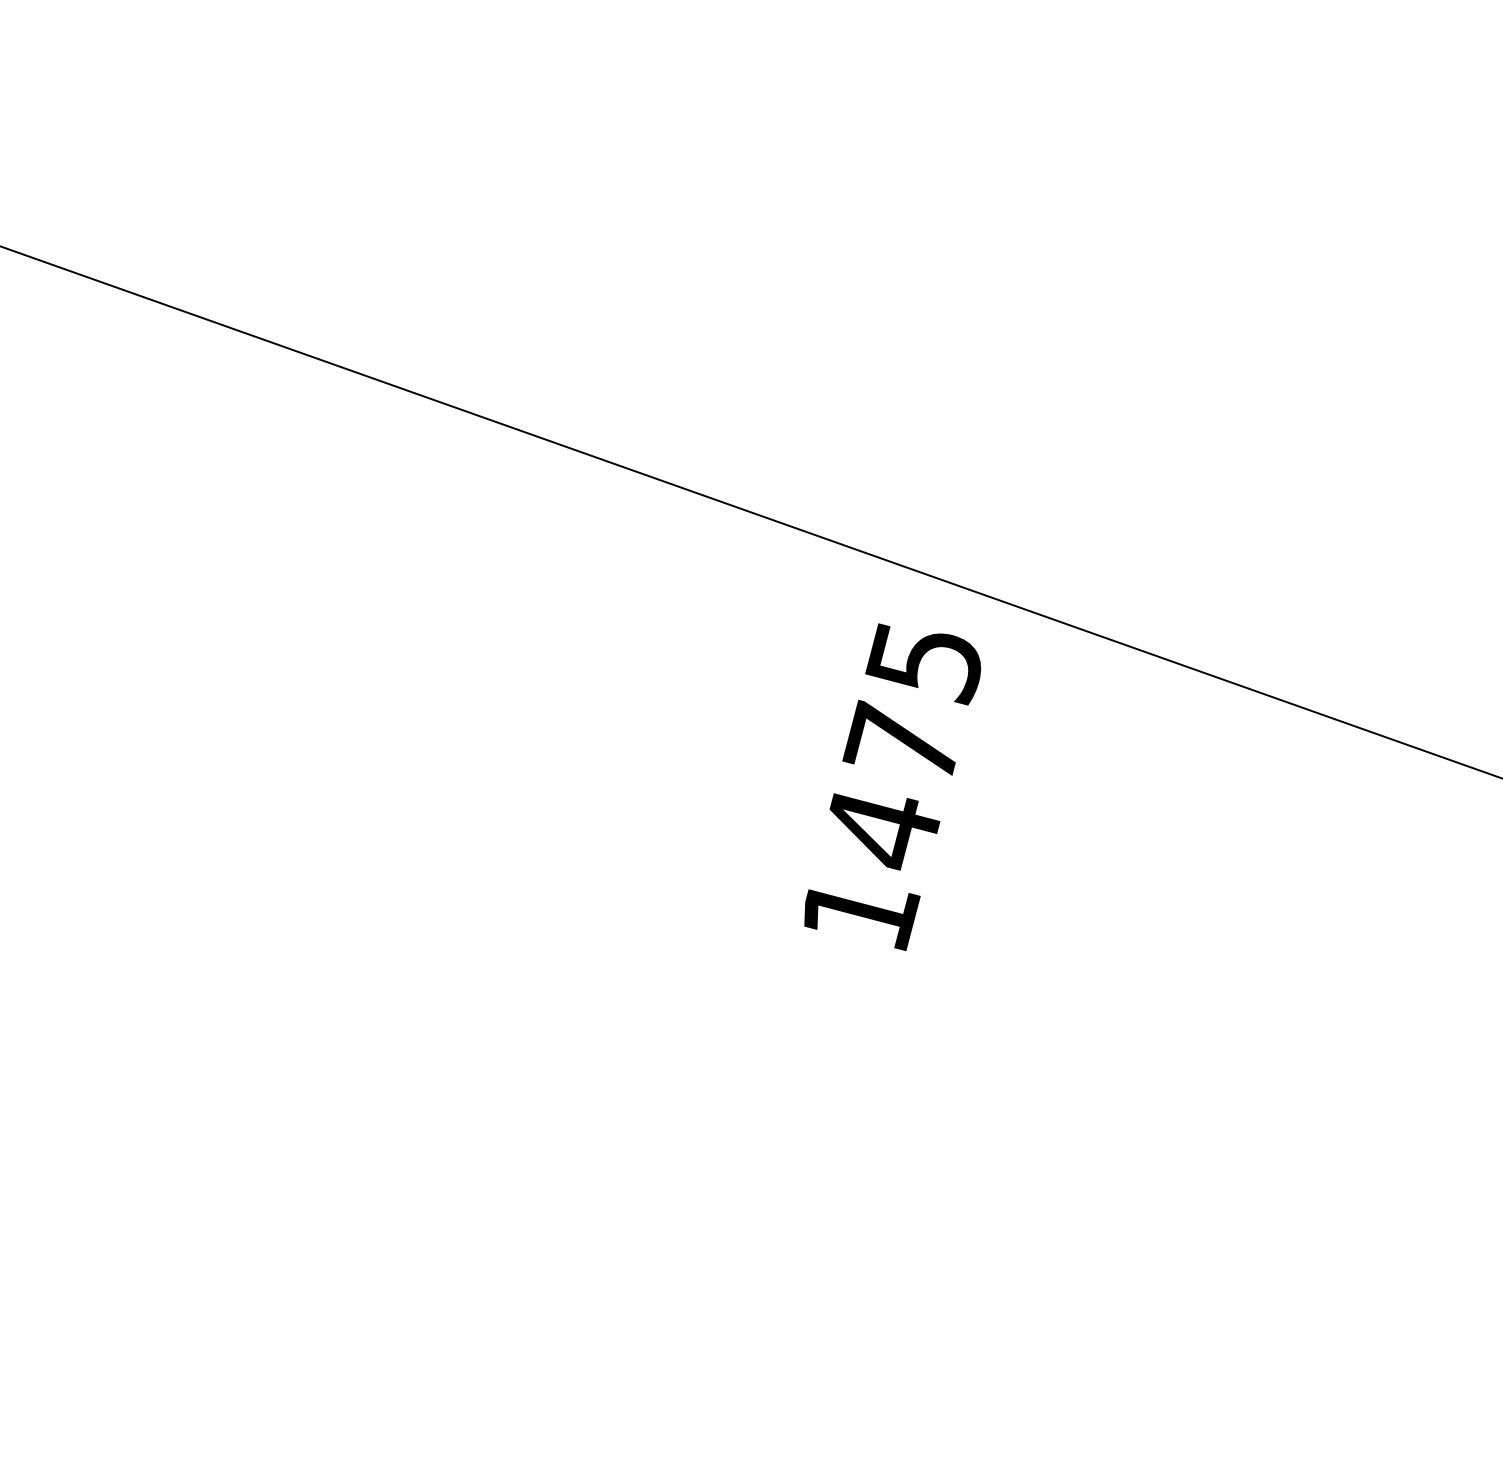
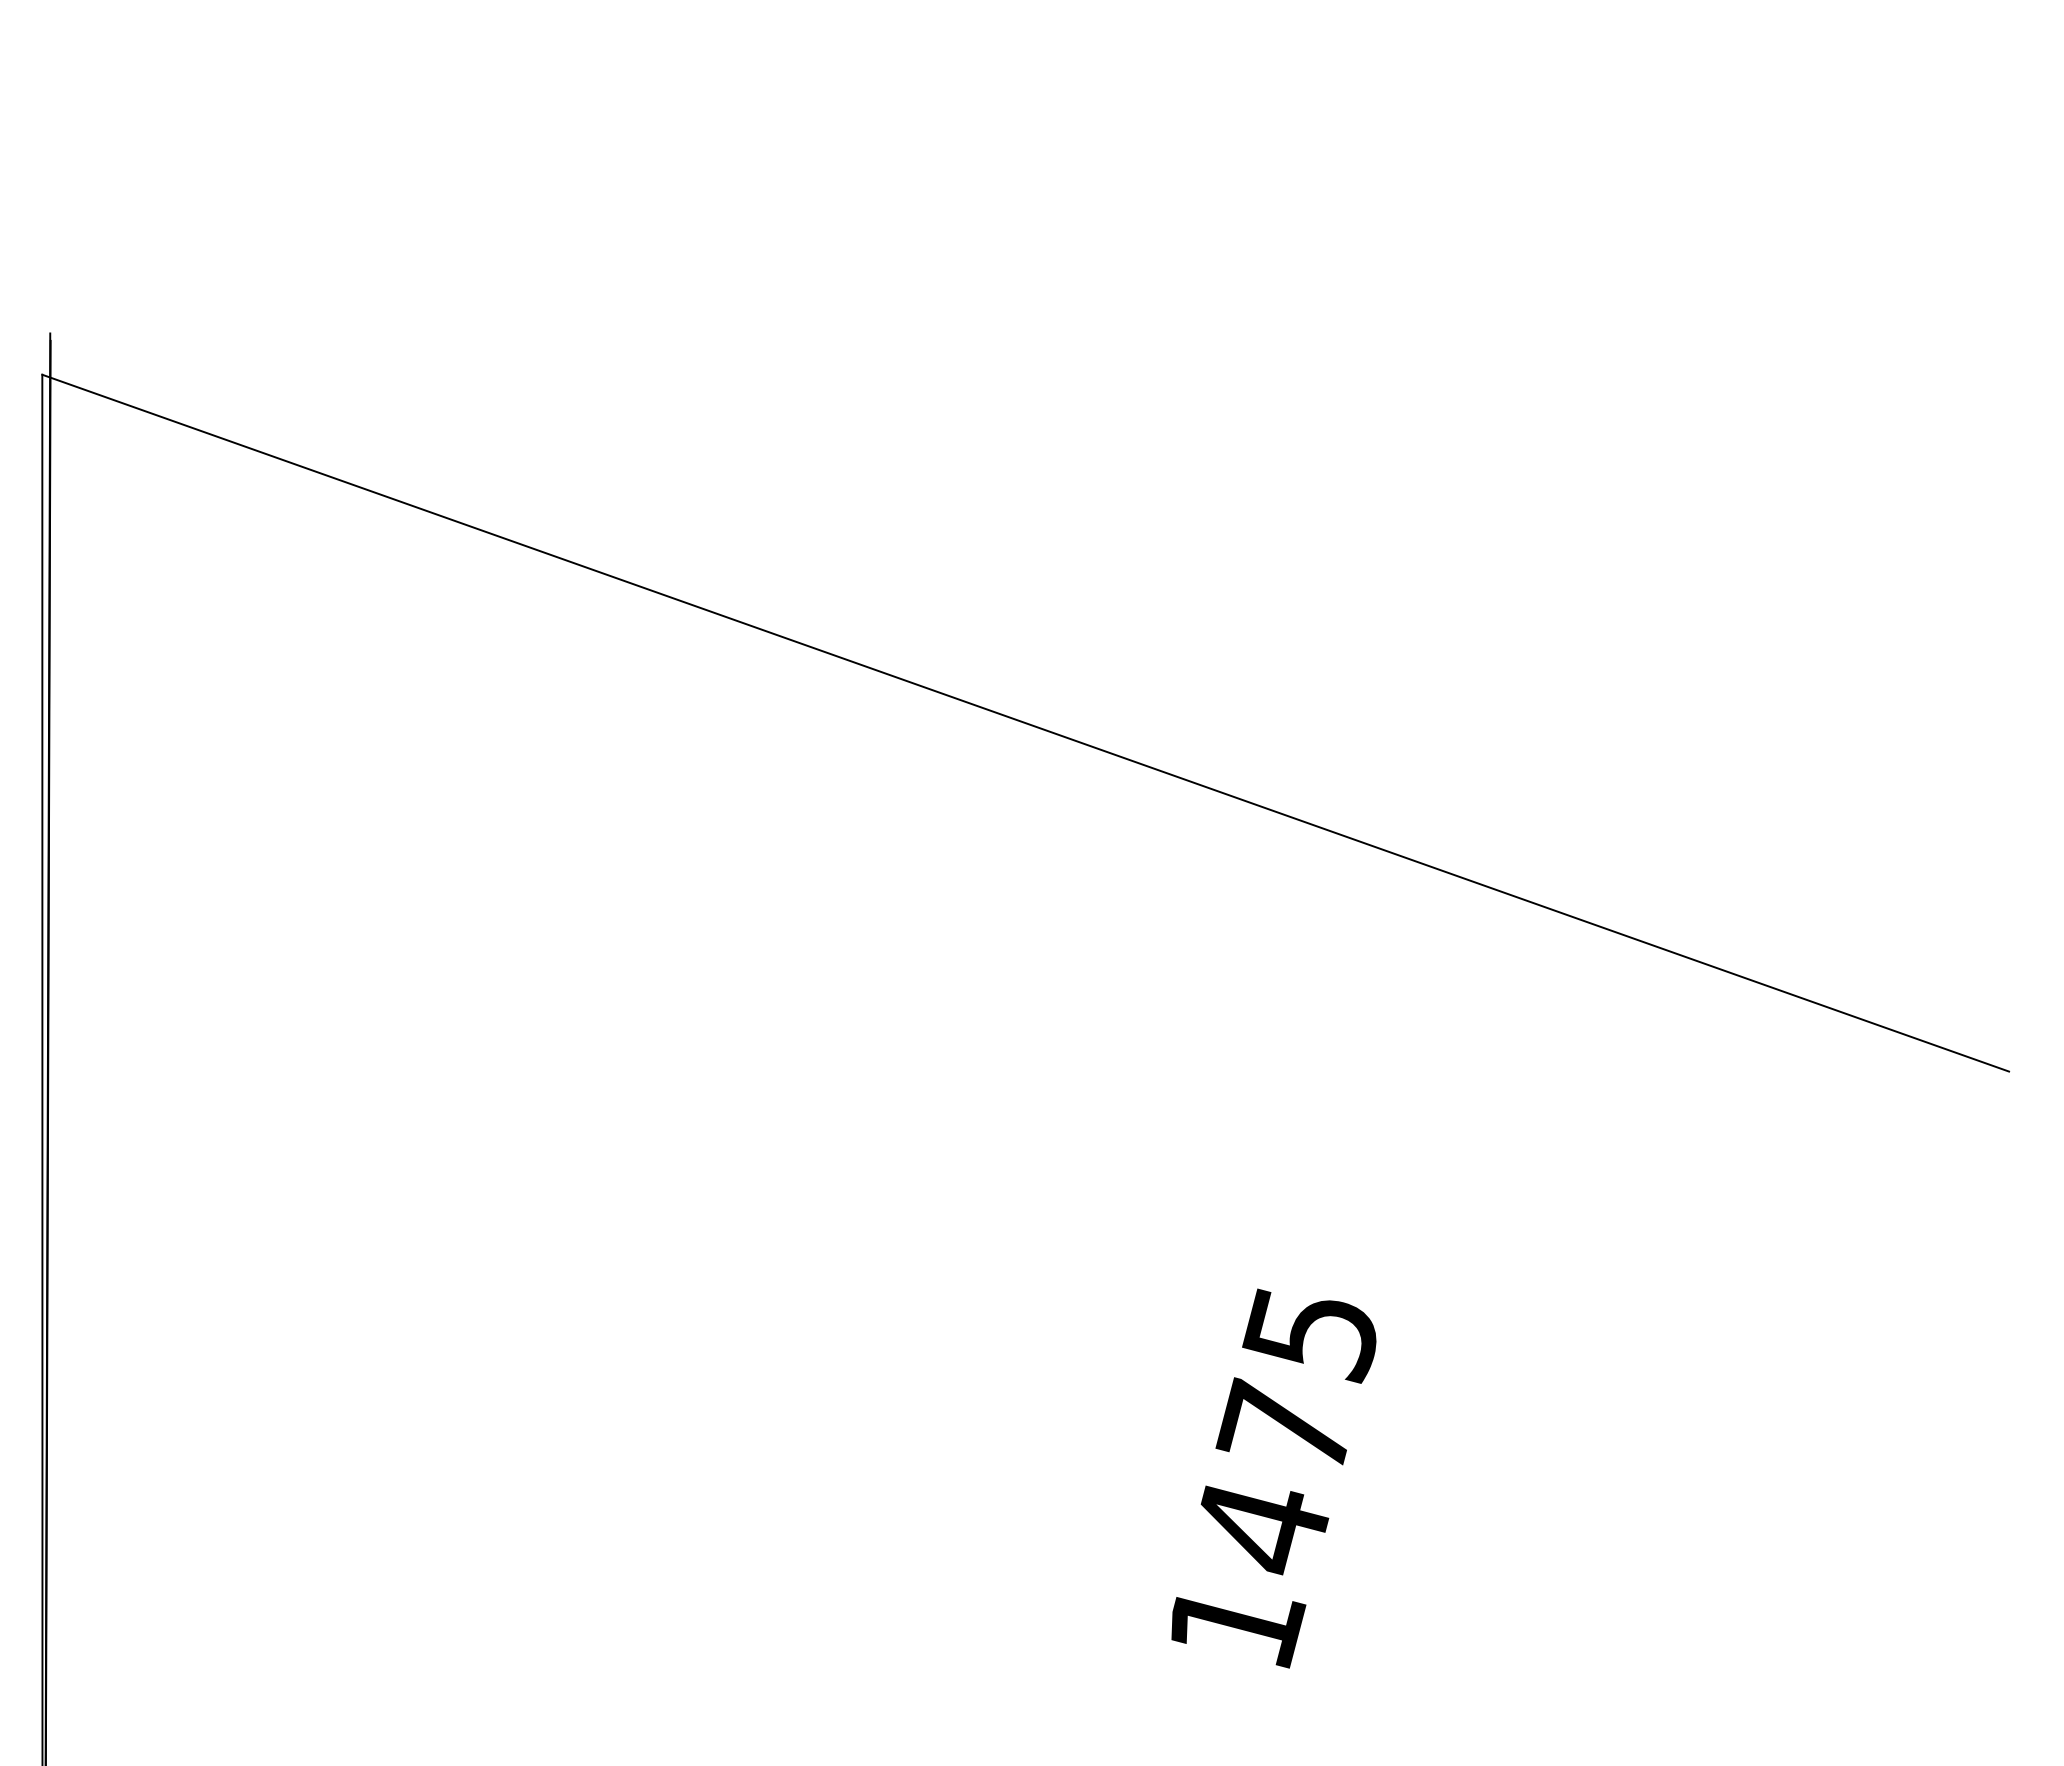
text: (892, 787) -> (1273, 1478), moved

